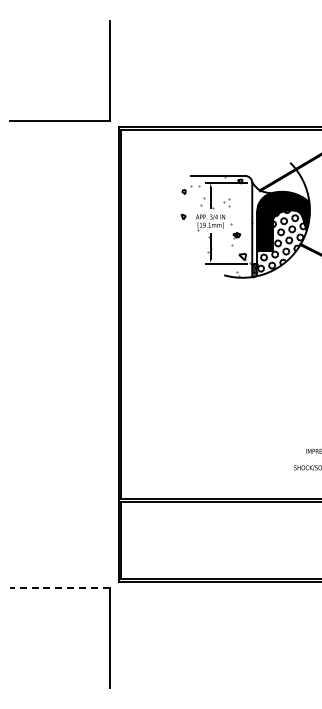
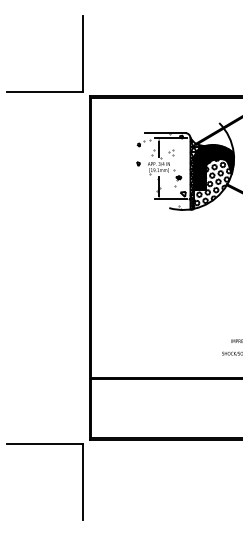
hatch: (260, 223) -> (196, 168), added
line: (59, 587) -> (44, 444), dashed -> solid

